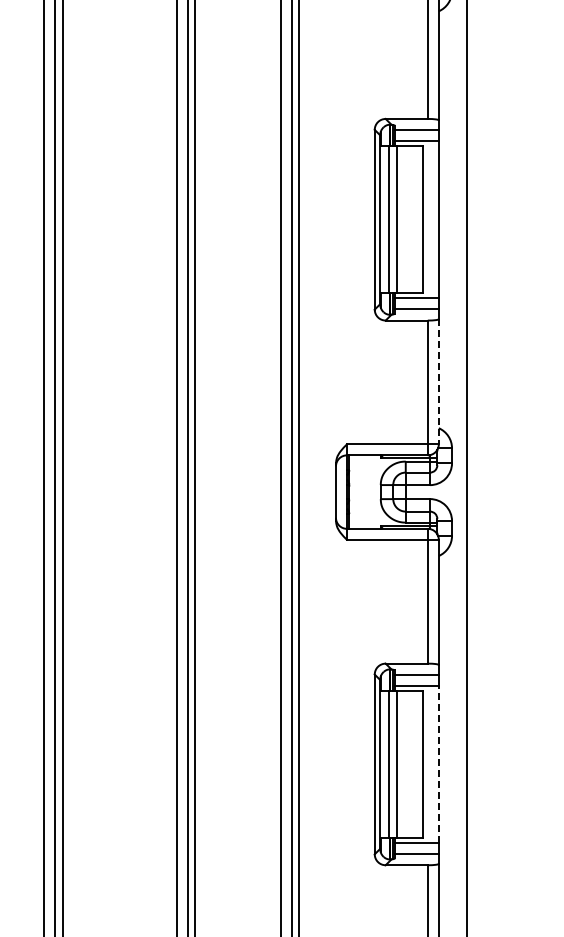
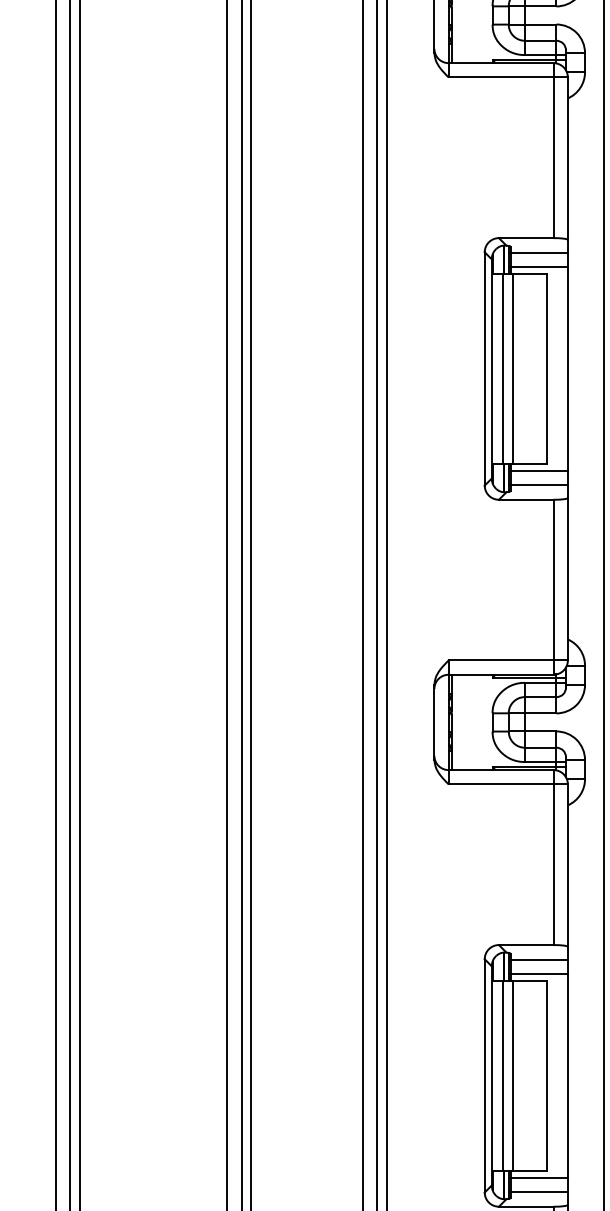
line: (438, 381) -> (567, 578), dashed -> solid
line: (438, 763) -> (567, 1074), dashed -> solid

